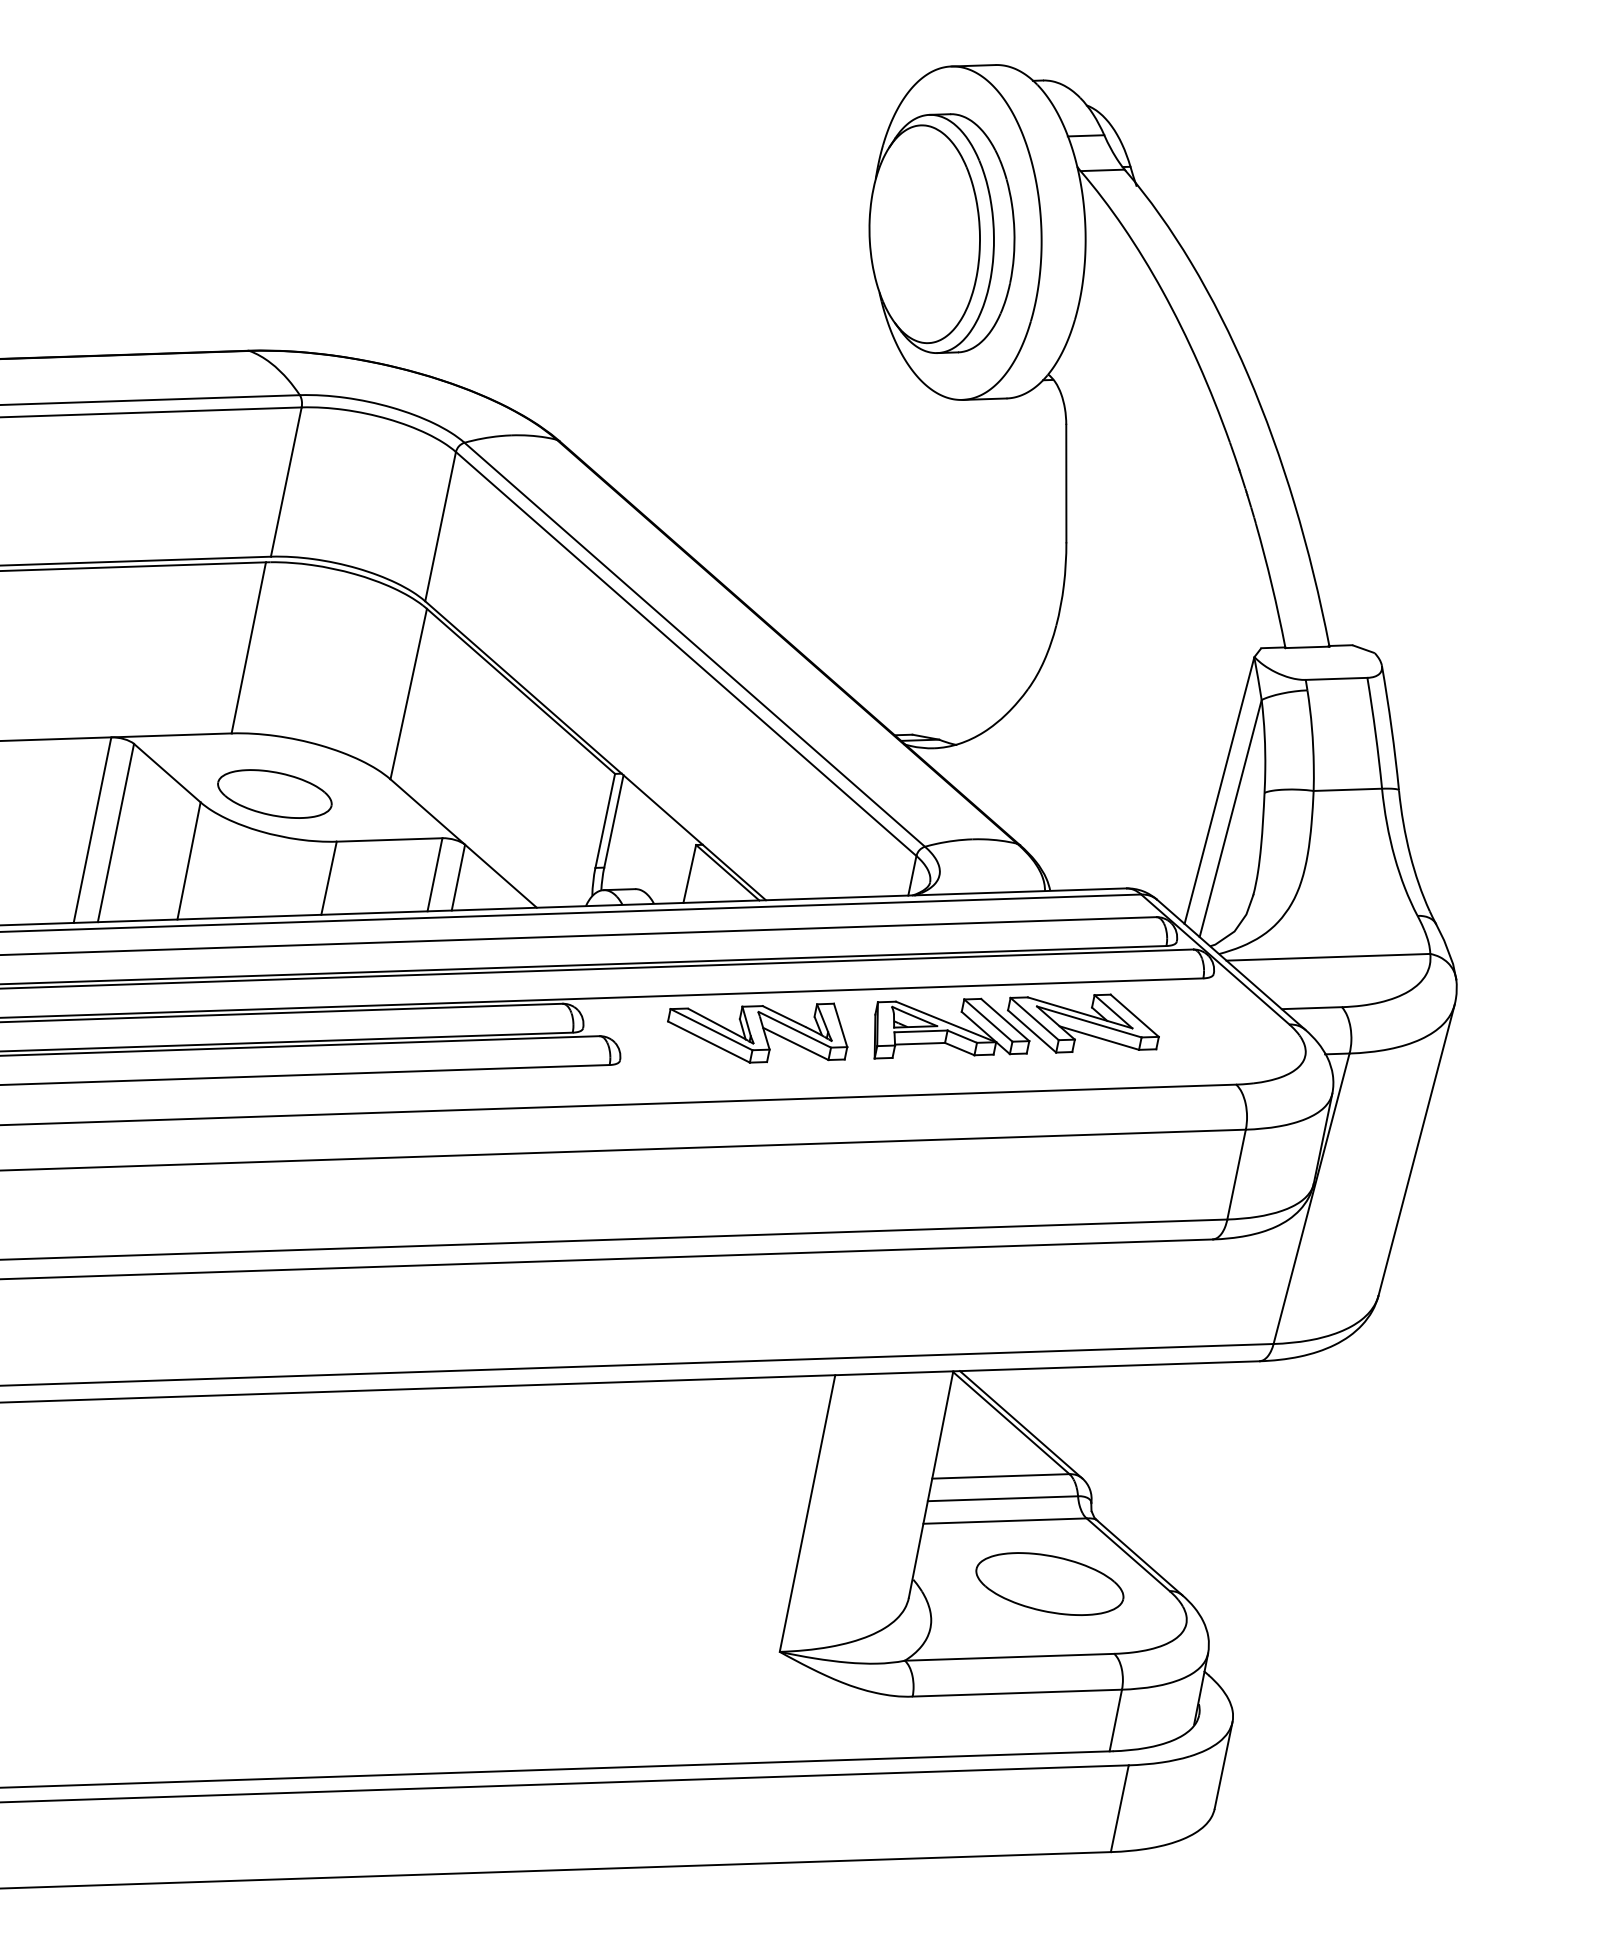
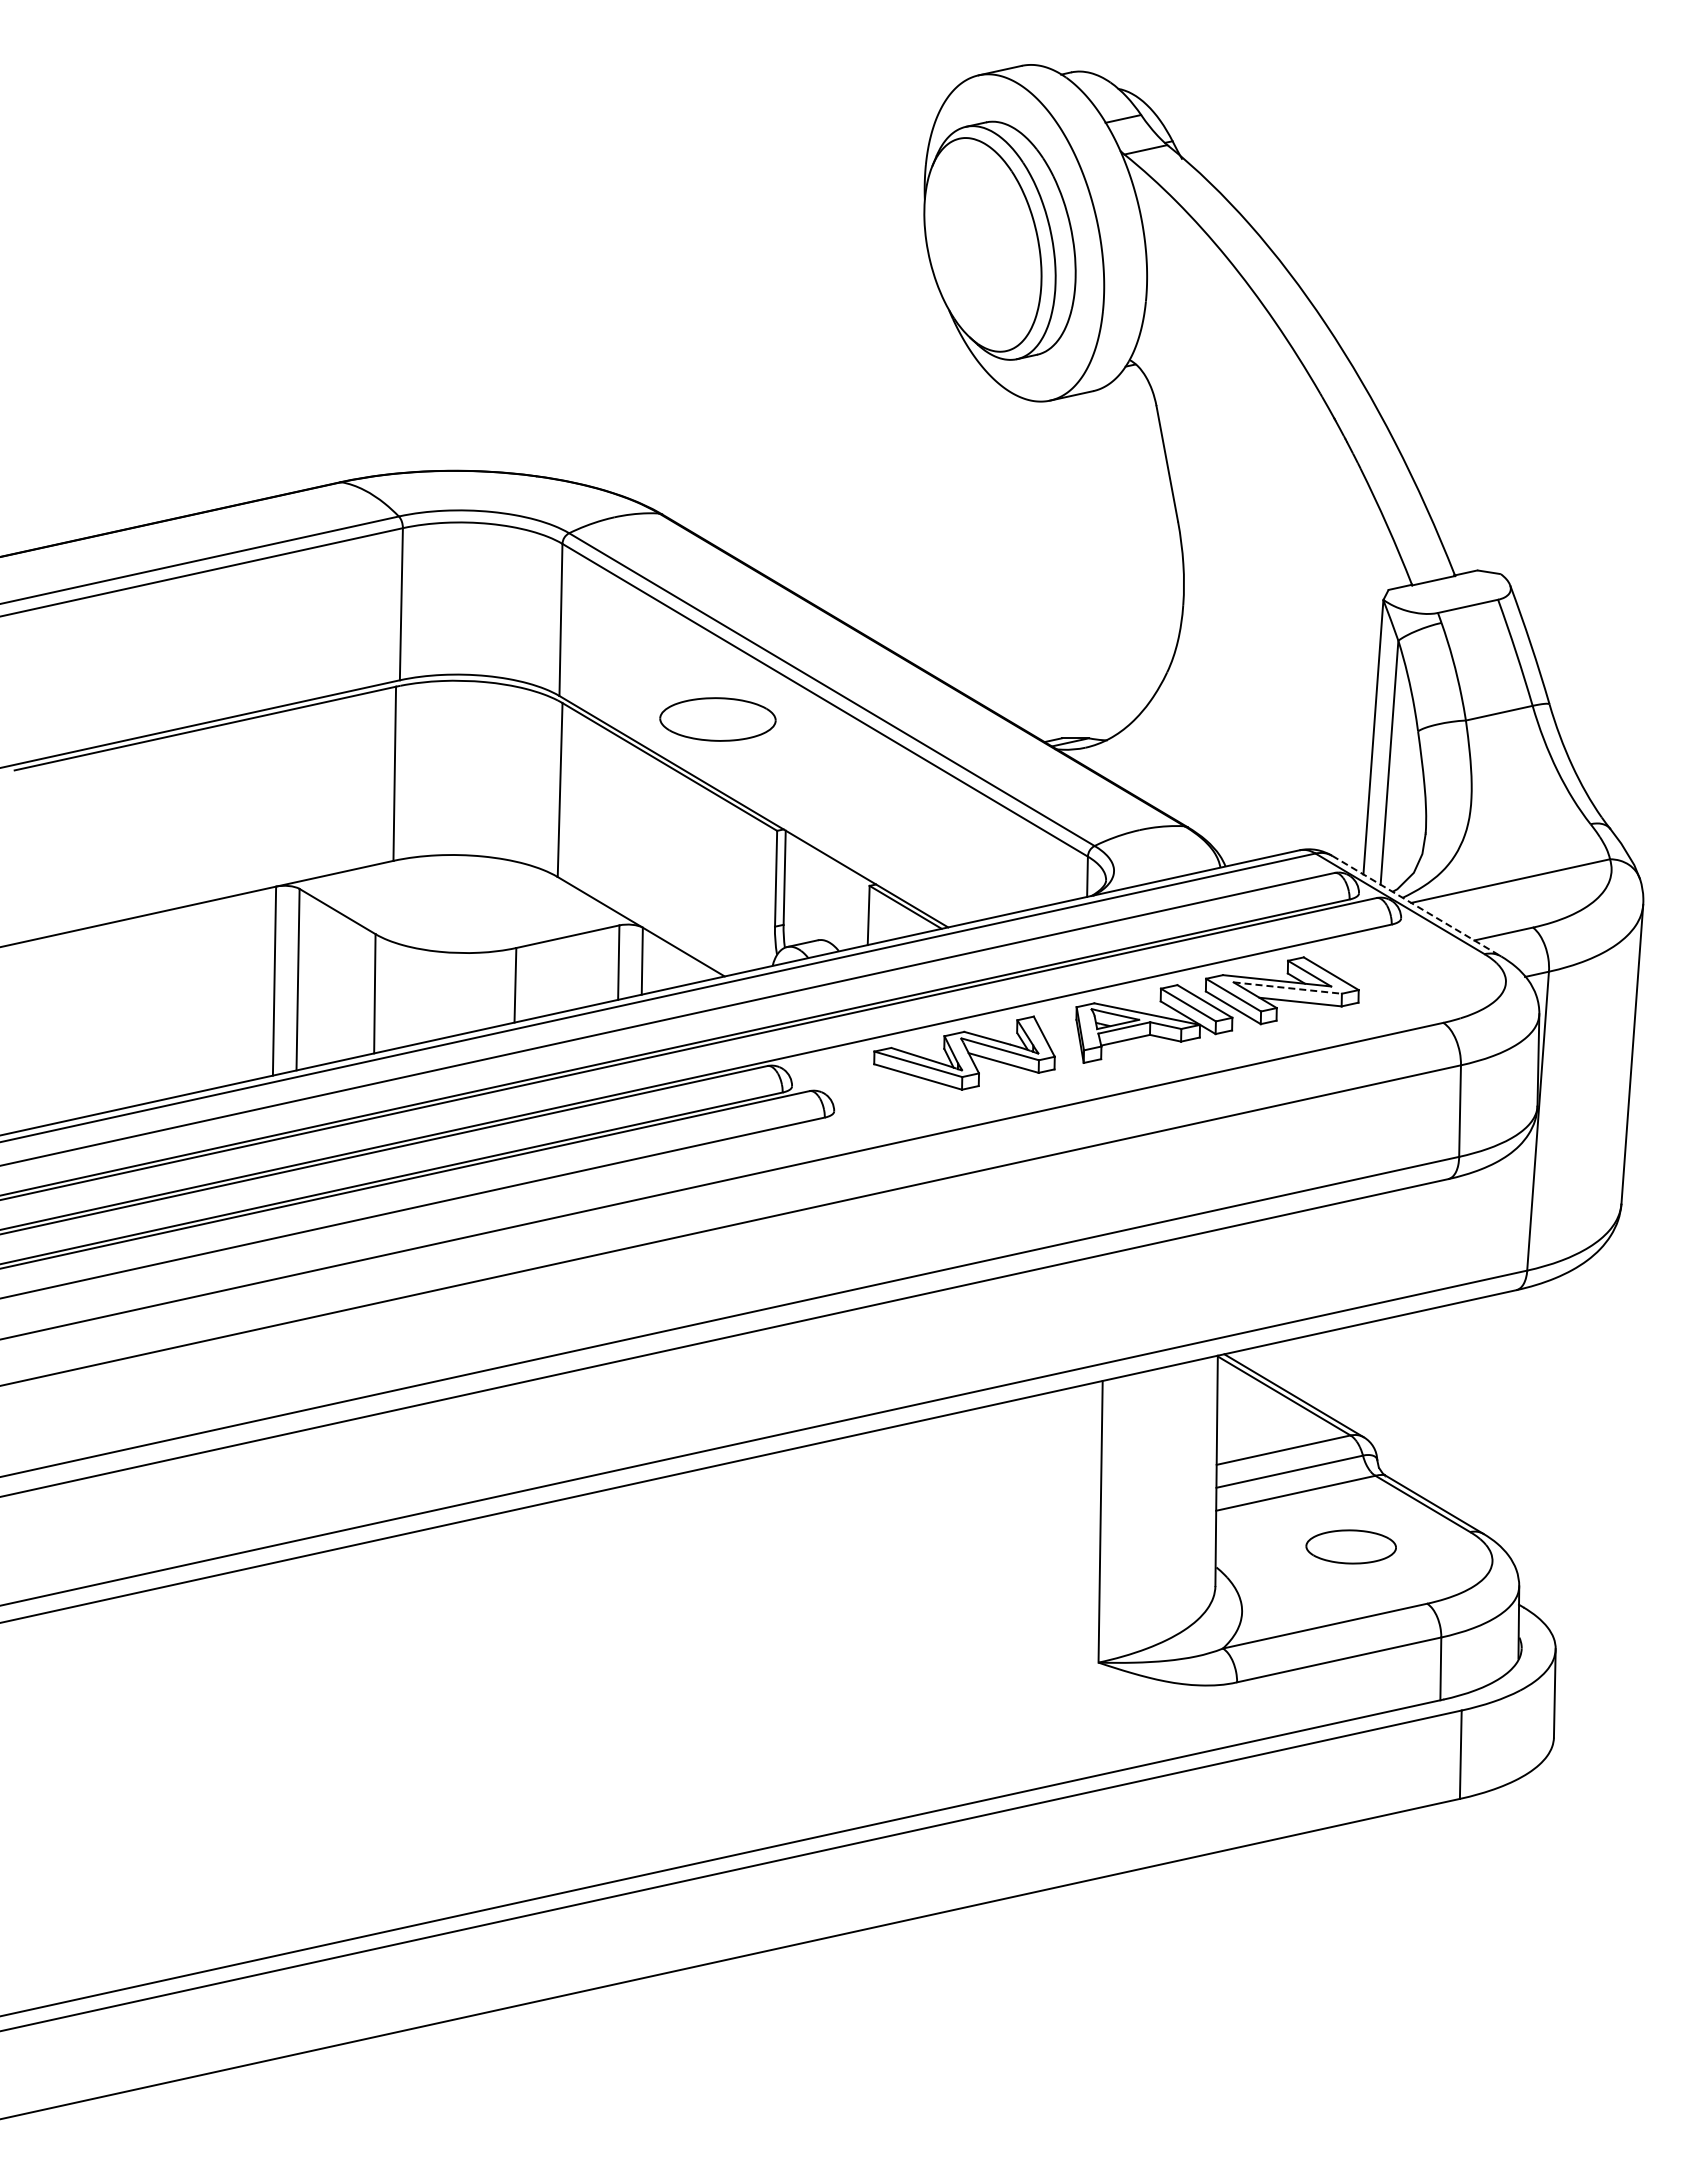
part: (274, 793) -> (717, 719), moved
line: (1232, 965) -> (1417, 906), solid -> dashed
line: (1089, 1022) -> (1288, 988), solid -> dashed
part: (1049, 1583) -> (1350, 1546), size x0.6

